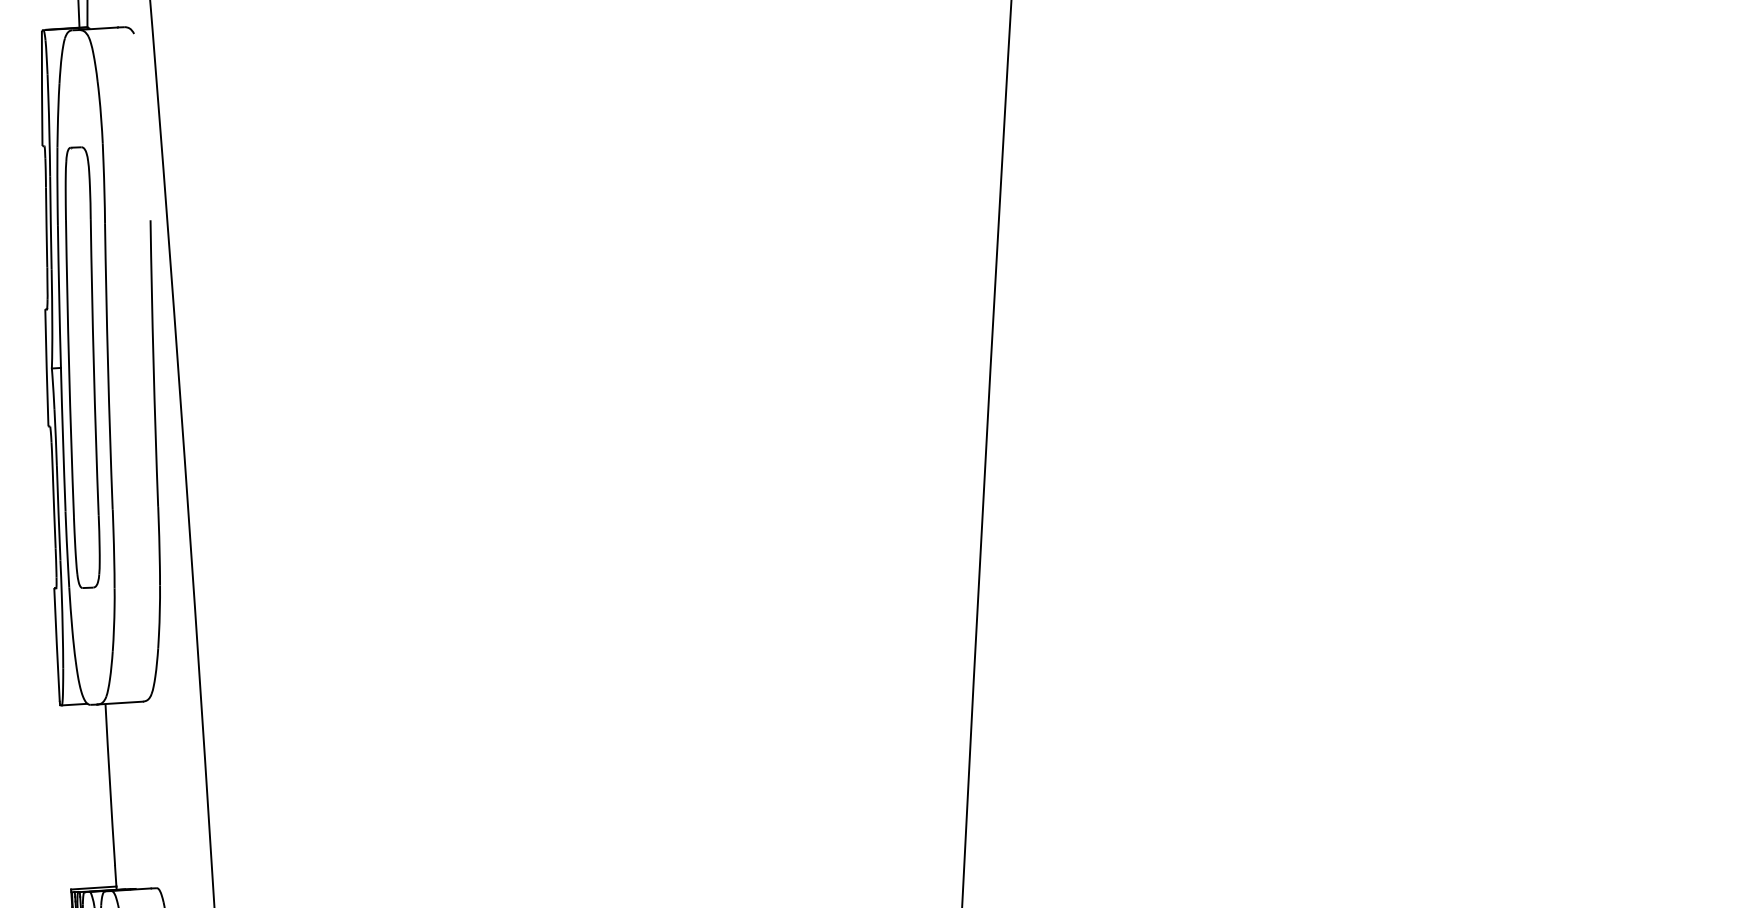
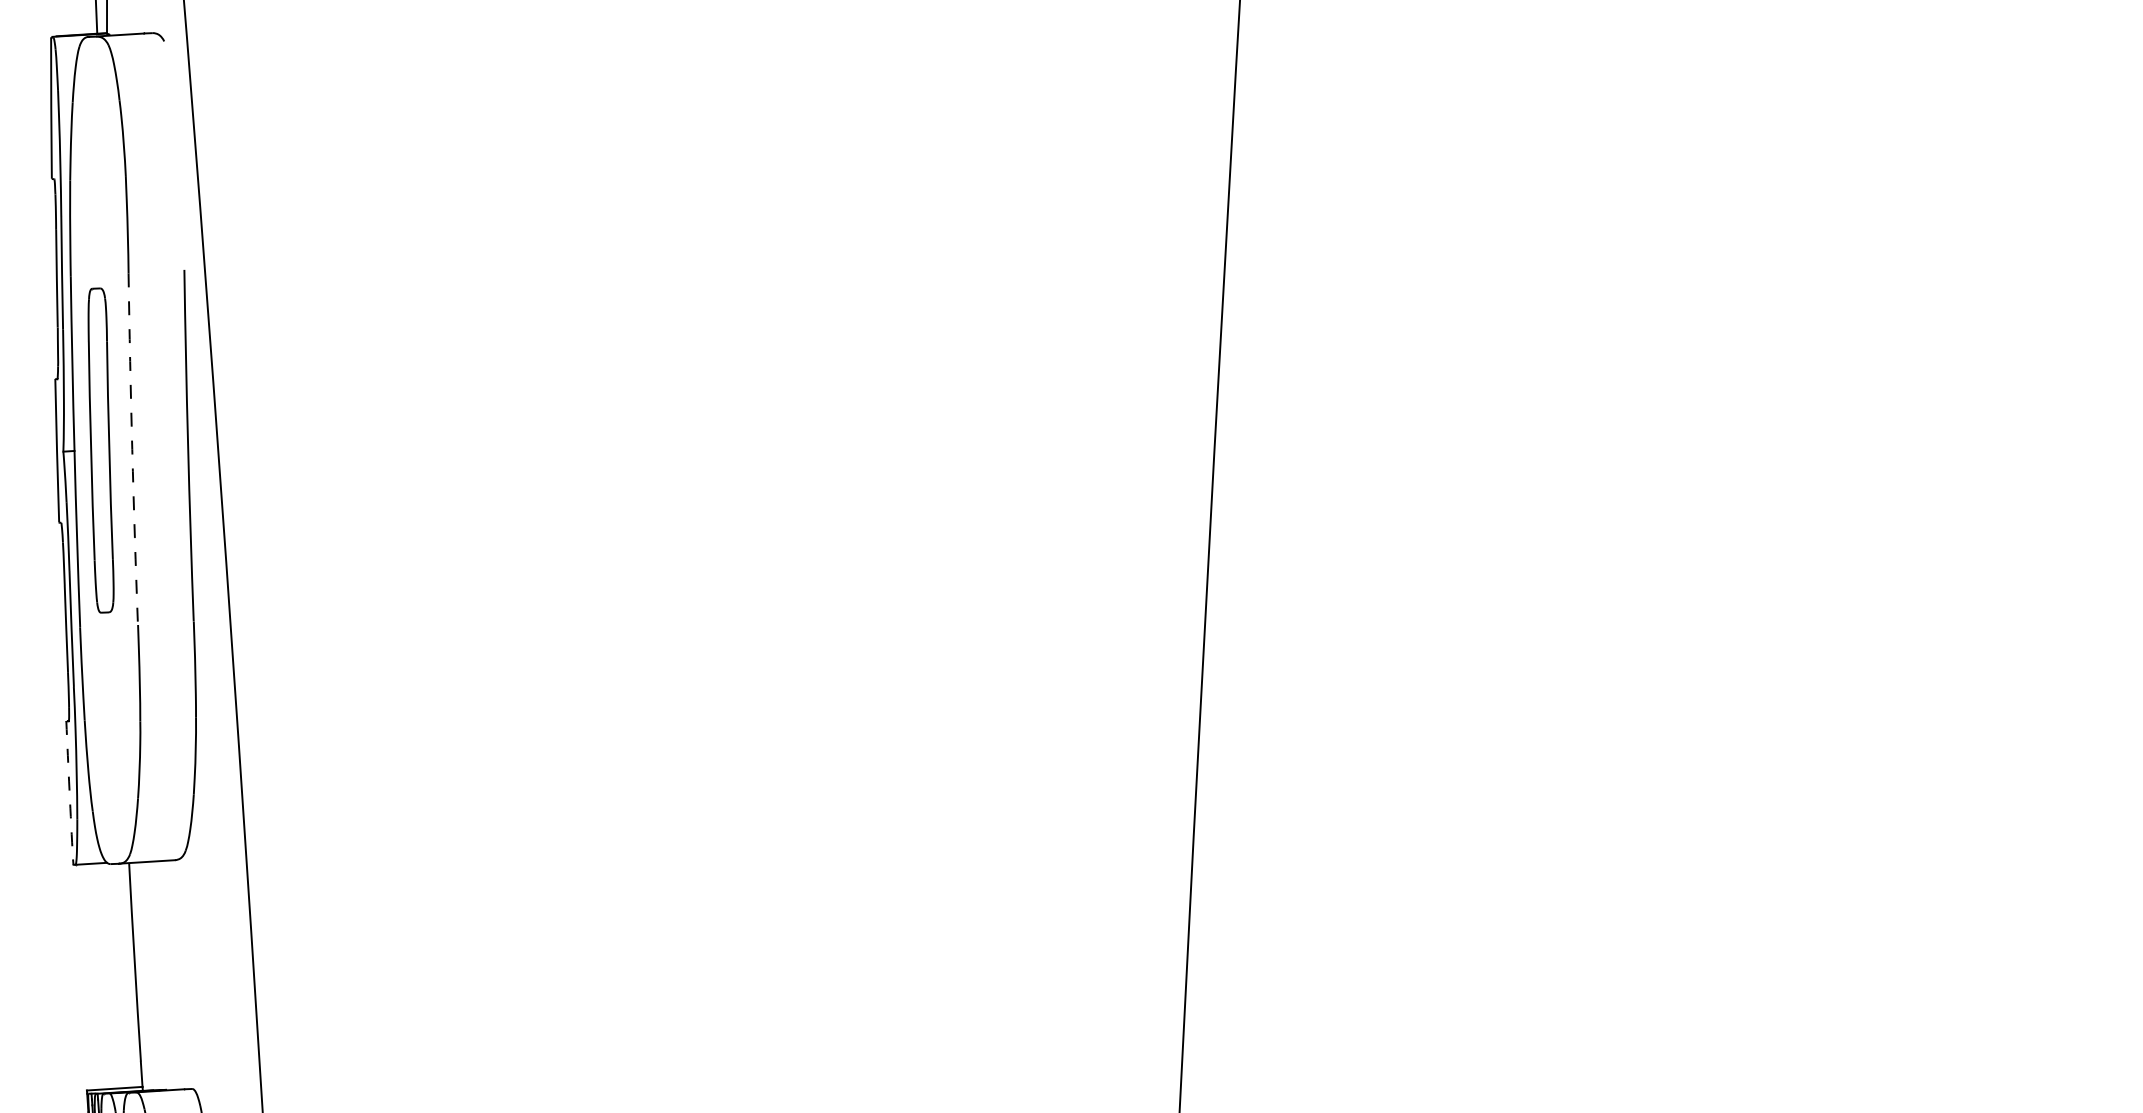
arc: (108, 366) -> (132, 449), solid -> dashed
part: (82, 367) -> (100, 450), size x0.6
arc: (56, 644) -> (69, 790), solid -> dashed

